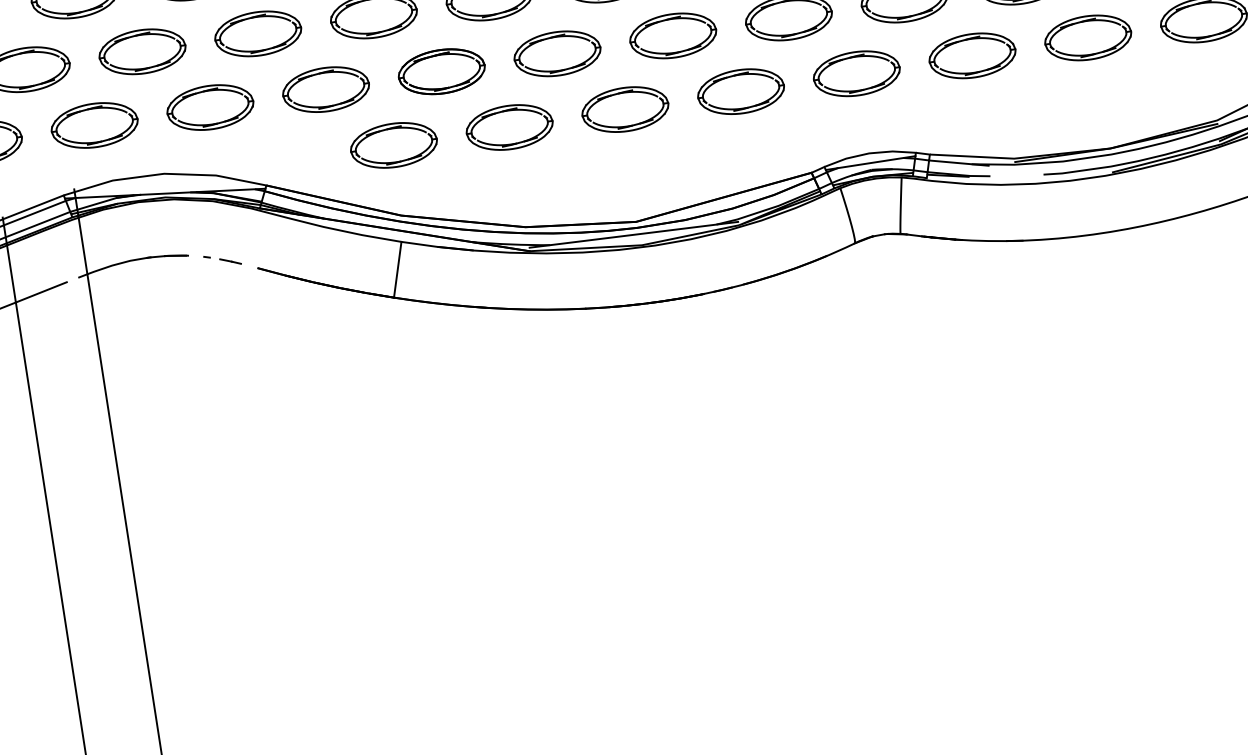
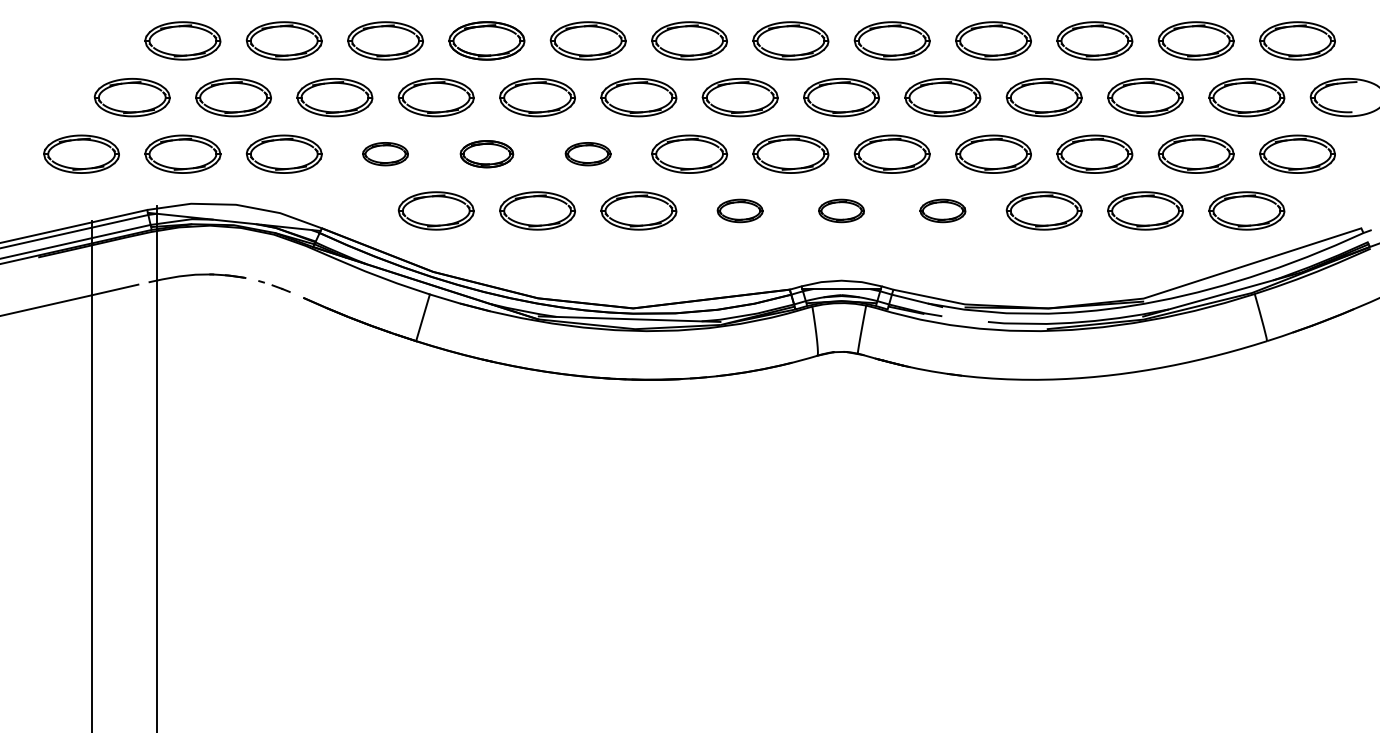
part: (556, 53) -> (587, 153), size x0.6
part: (971, 55) -> (942, 210), size x0.6
part: (441, 70) -> (486, 153), size x0.7
part: (856, 73) -> (841, 210), size x0.6
part: (325, 88) -> (385, 153), size x0.6
part: (740, 91) -> (739, 210), size x0.6

